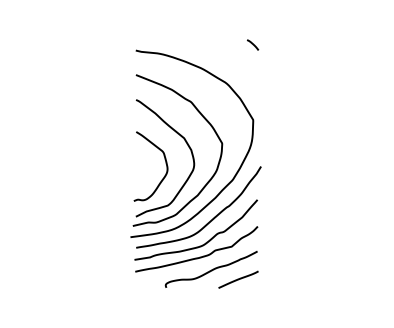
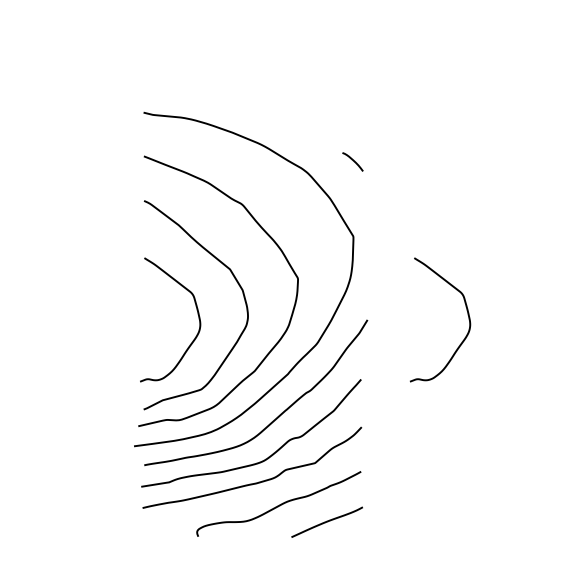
line: (253, 44) -> (353, 160), moved
curve: (316, 163) -> (466, 314), added

